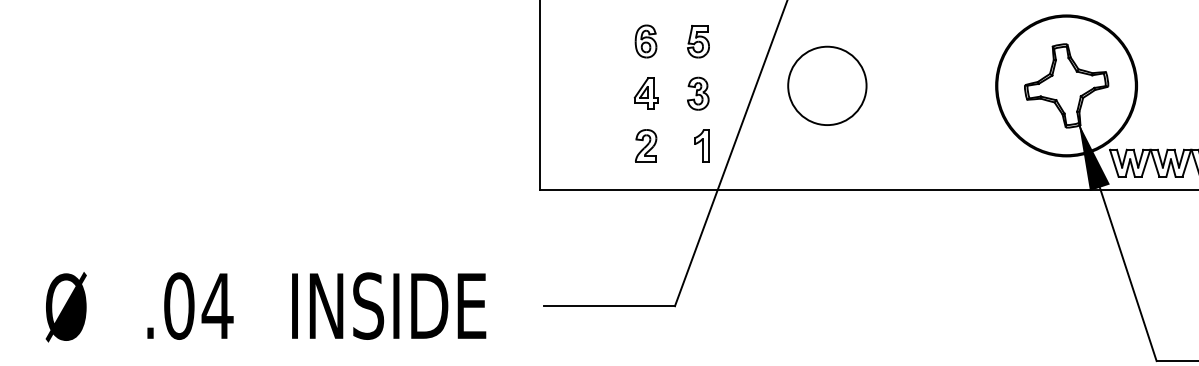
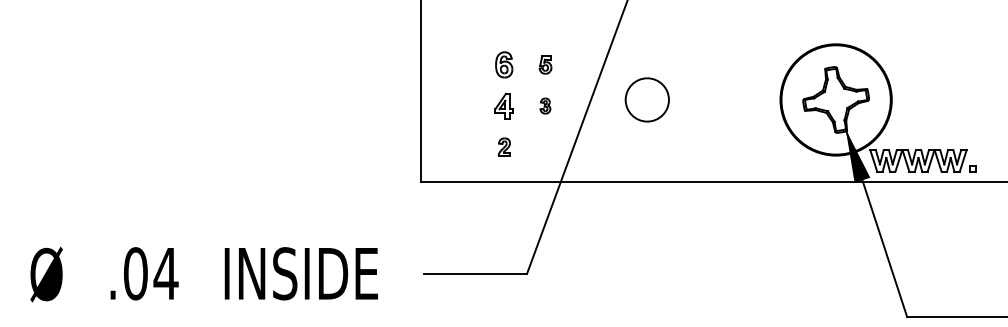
part: (698, 40) -> (545, 64), size x0.7
circle: (827, 85) -> (647, 99), size x0.7
part: (698, 92) -> (545, 105), size x0.6
part: (646, 144) -> (504, 146), size x0.7
part: (702, 146) -> (548, 147), removed

